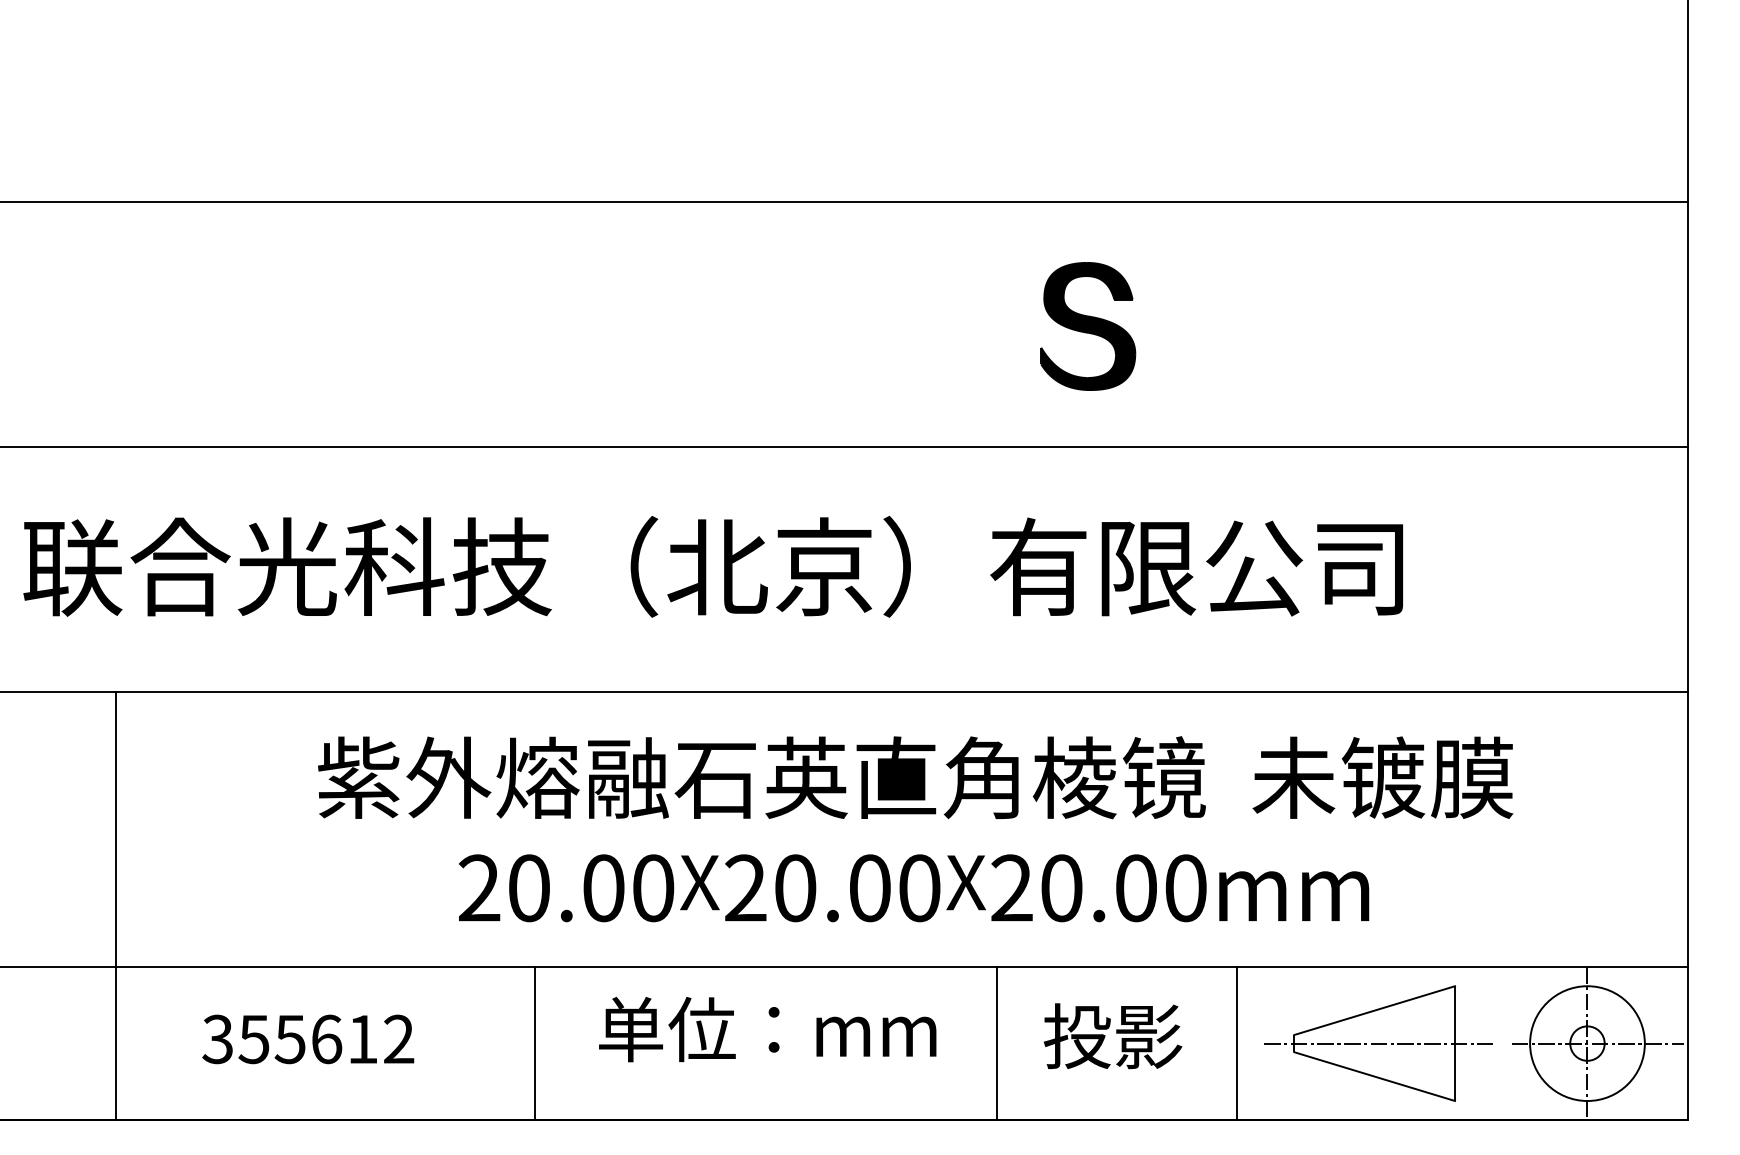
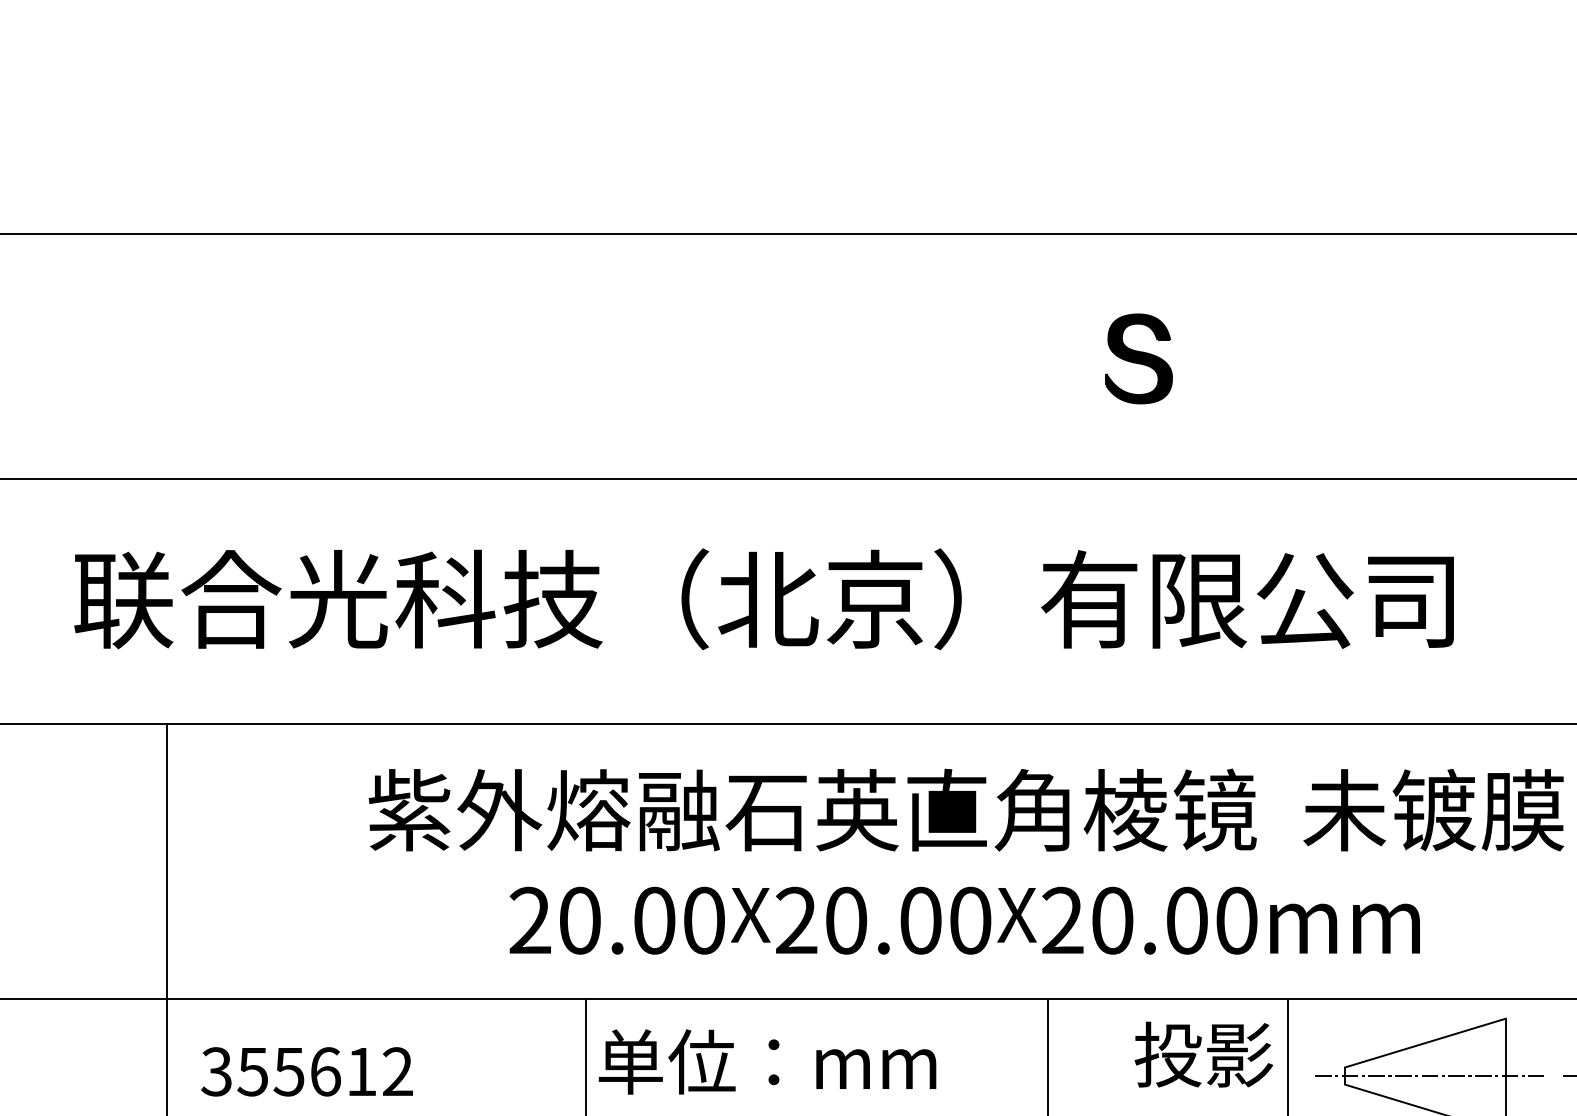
part: (1088, 326) -> (1139, 358), size x0.7
text: (767, 1029) -> (767, 1061), moved
text: (1113, 1036) -> (1204, 1054), moved
text: (308, 1039) -> (307, 1071), moved

